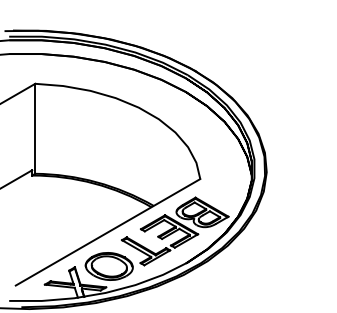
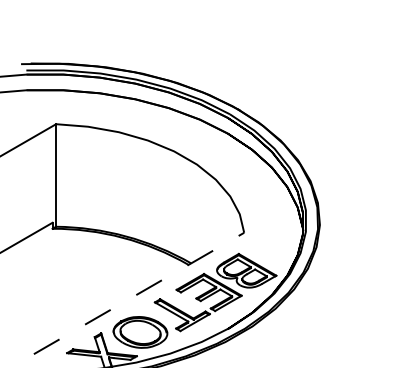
line: (108, 232) -> (139, 293), solid -> dashed

